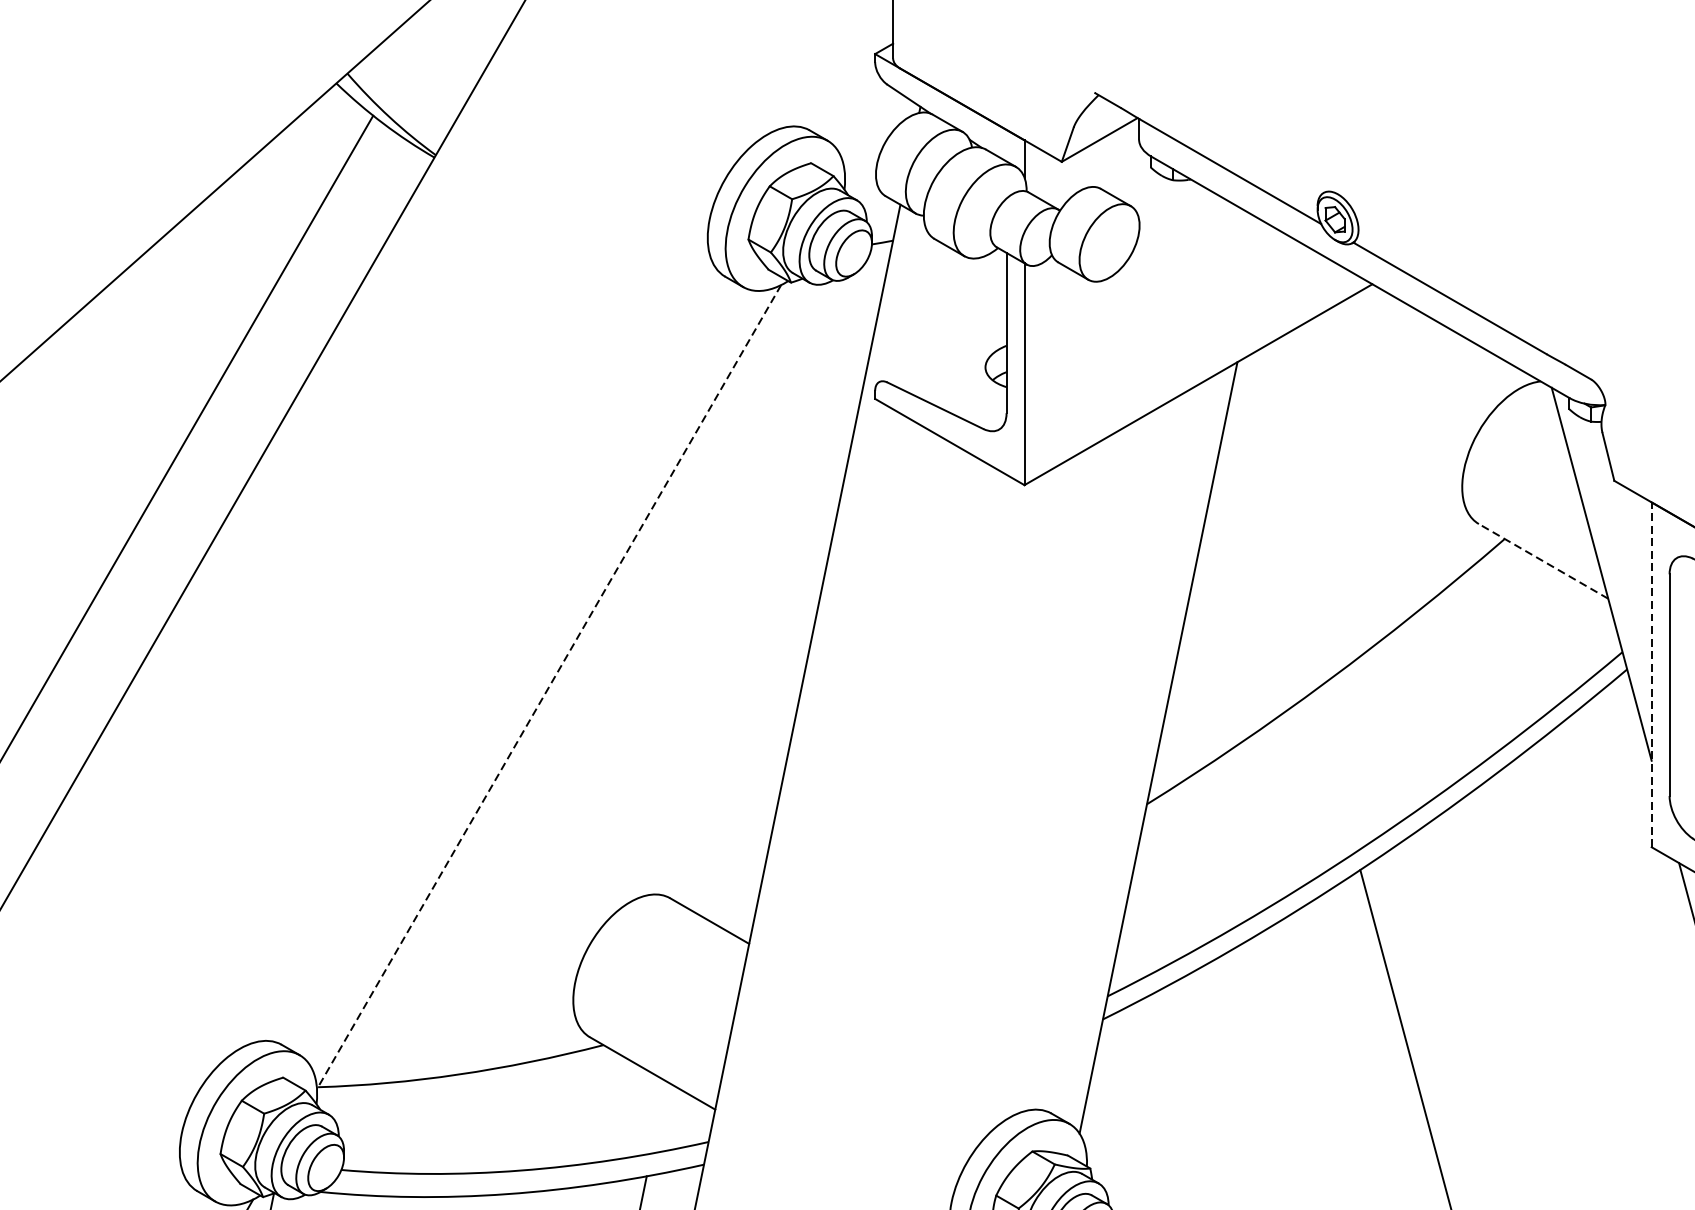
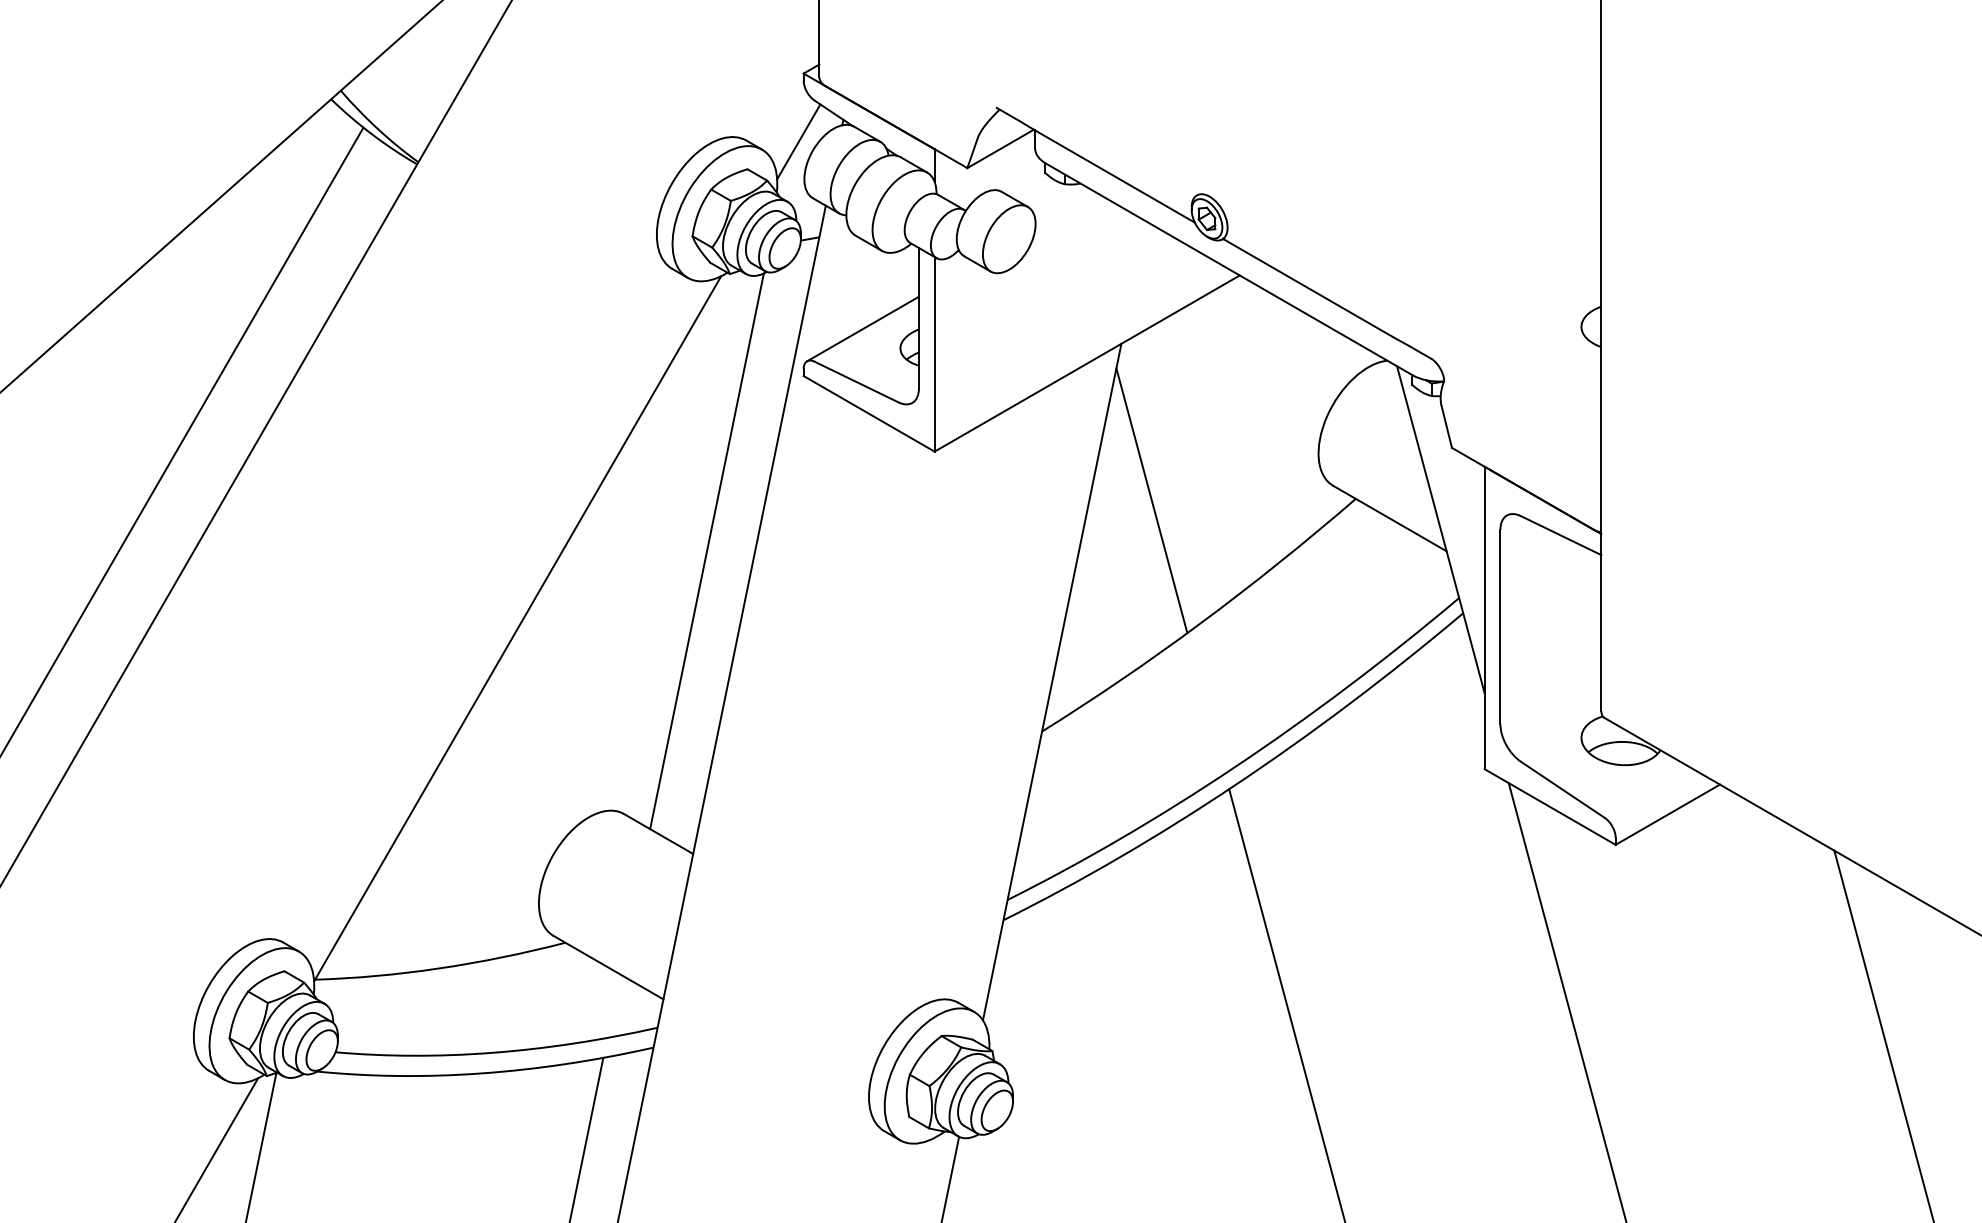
line: (869, 131) -> (798, 141), added
line: (942, 344) -> (862, 328), added
line: (1271, 540) -> (1151, 500), added
line: (1543, 561) -> (1389, 518), dashed -> solid
line: (764, 598) -> (706, 551), added
line: (1651, 674) -> (1484, 617), dashed -> solid
line: (548, 687) -> (517, 629), dashed -> solid

